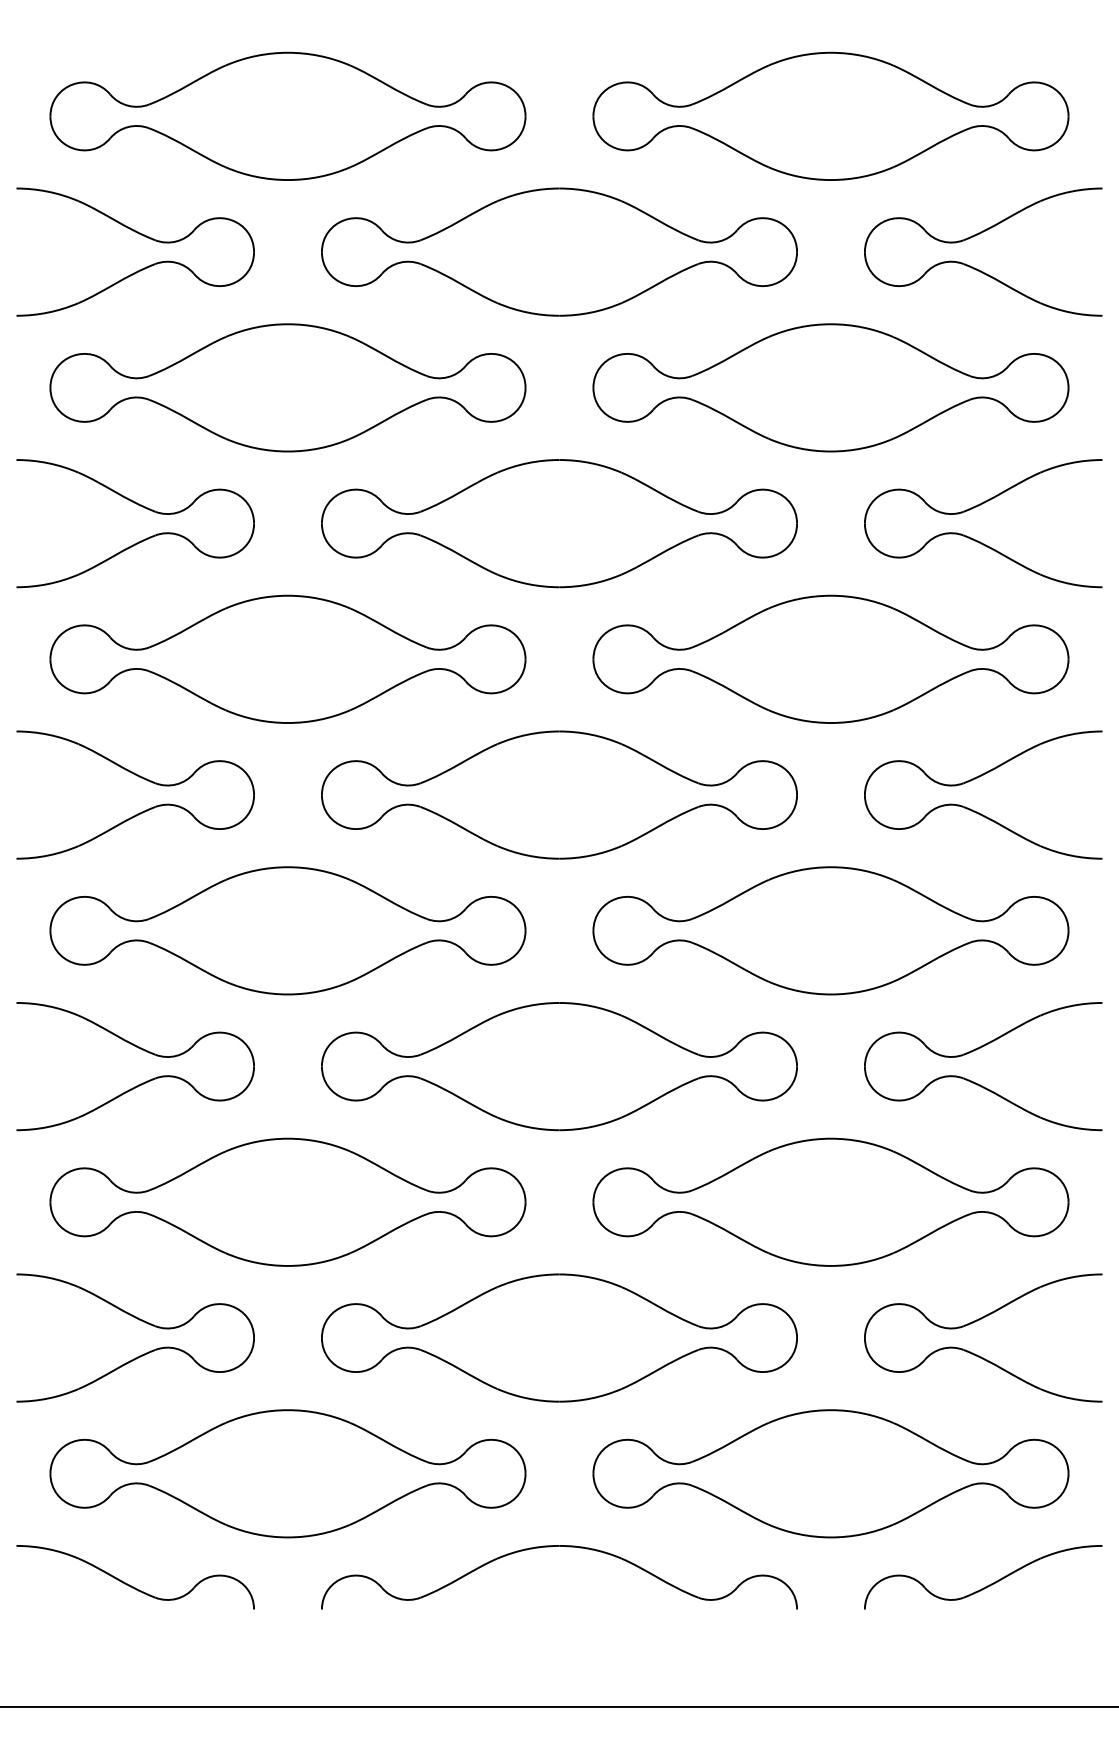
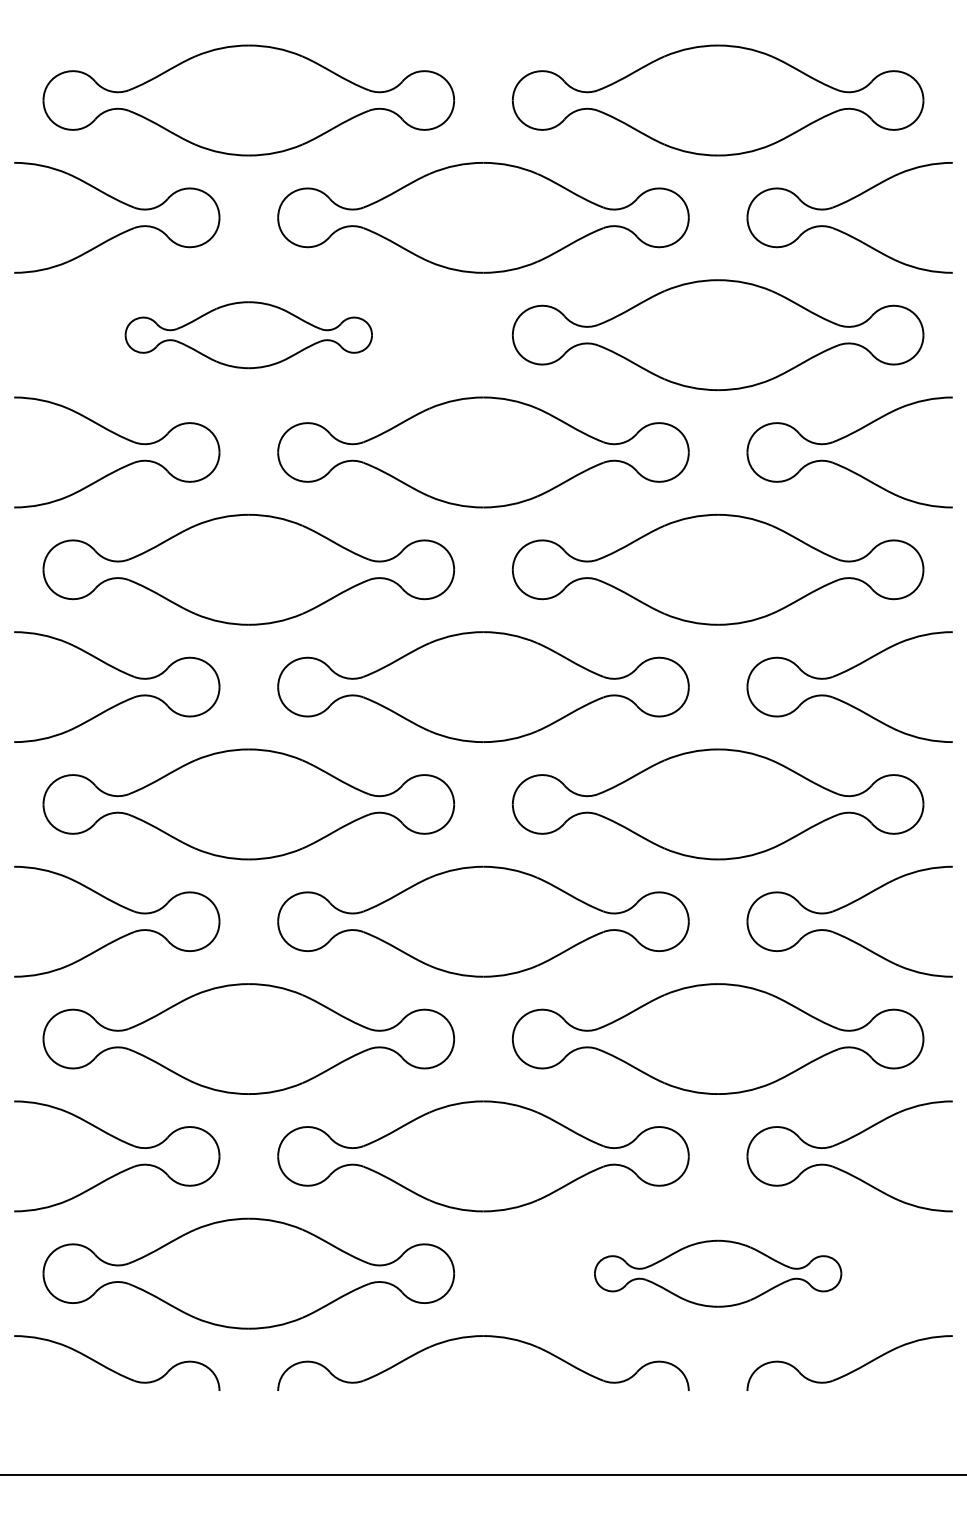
part: (287, 387) -> (248, 334), size x0.6
part: (830, 1473) -> (717, 1273), size x0.6

